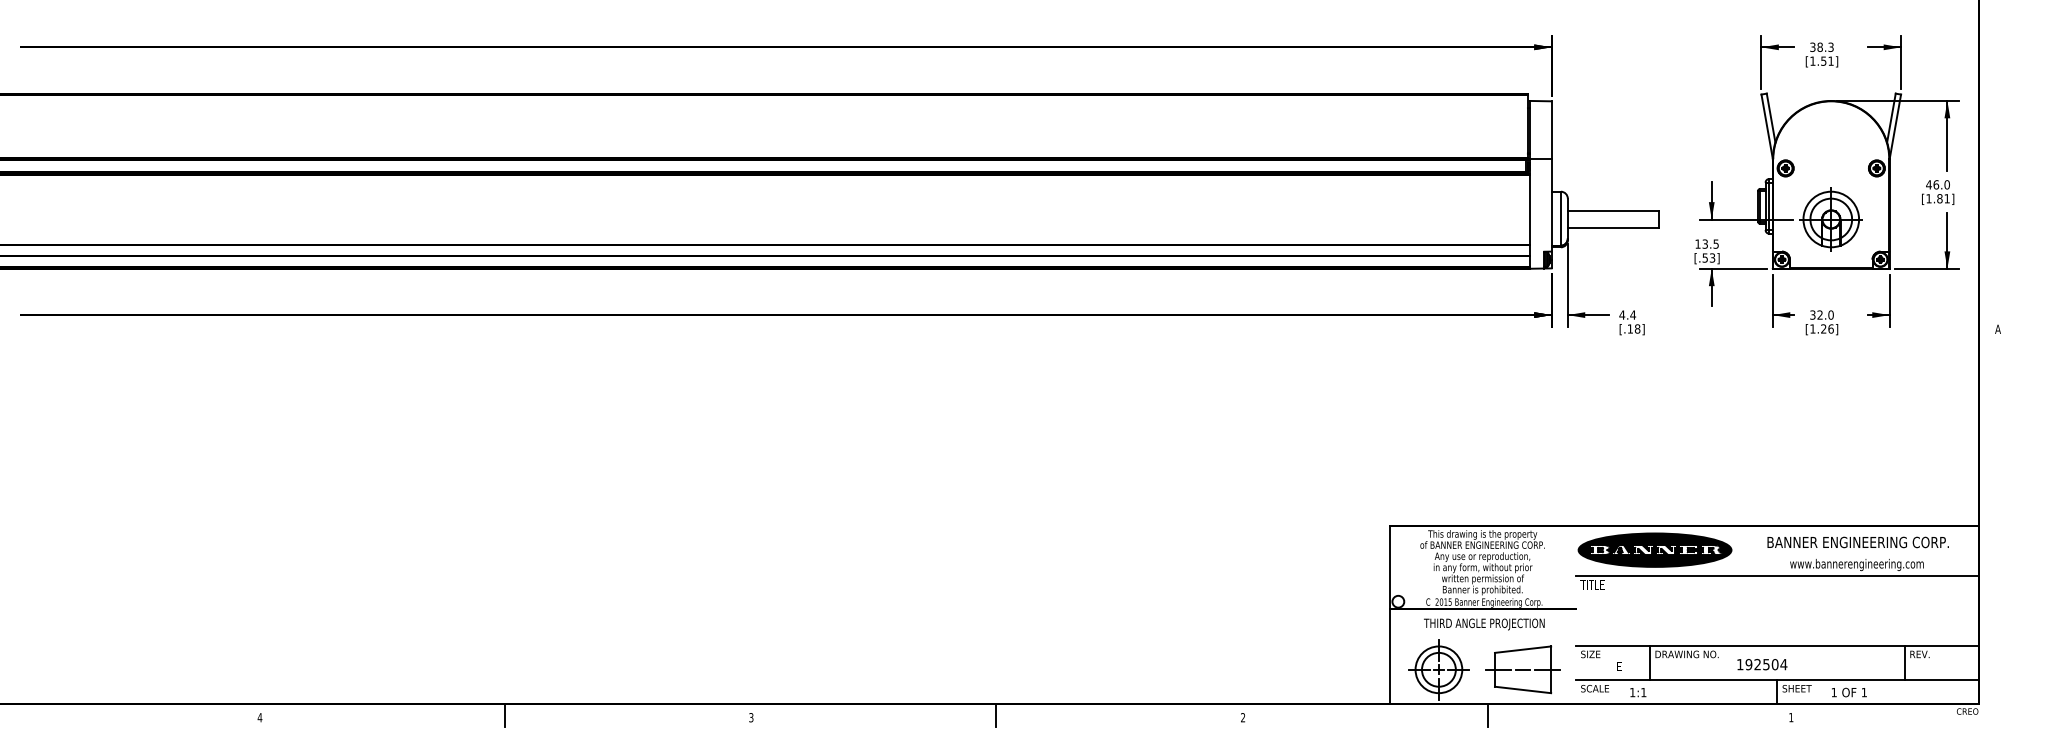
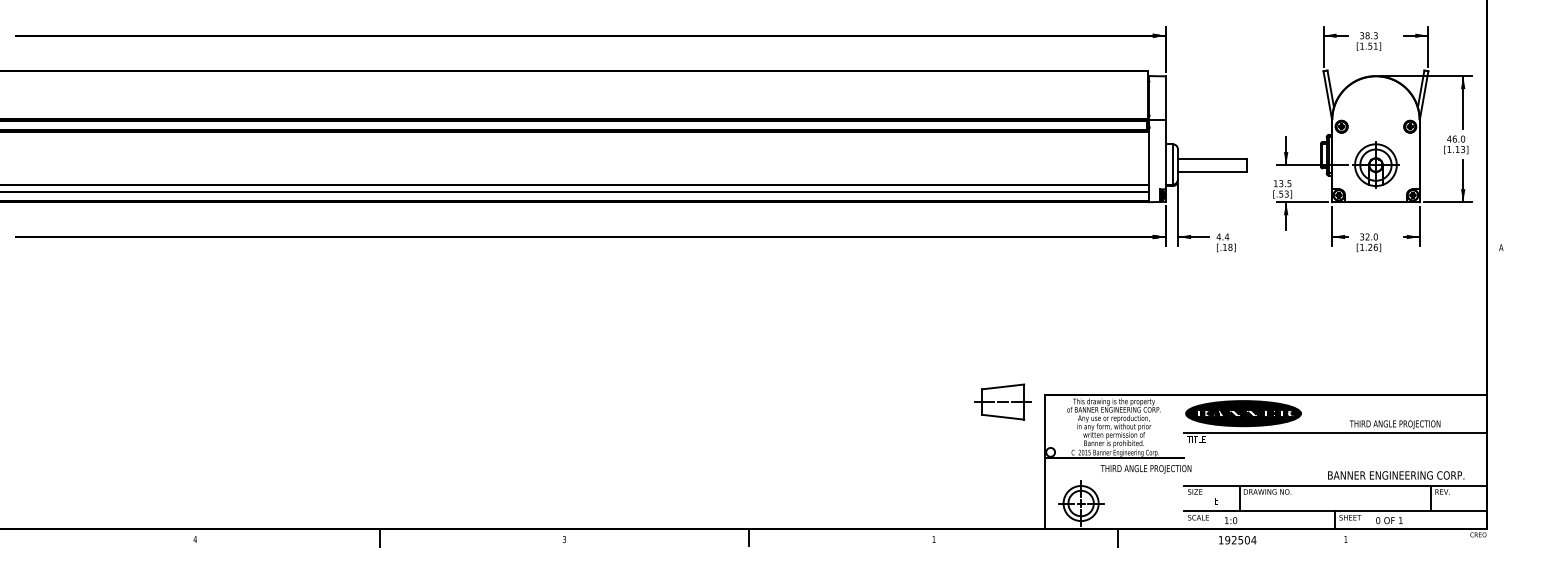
text: (1943, 198) -> (1460, 149), [1.81] -> [1.13]
text: (1857, 542) -> (1395, 475), moved
text: (1856, 564) -> (1394, 424), www.bannerengineering.com -> THIRD ANGLE PROJECTION
text: (1484, 624) -> (1146, 469), moved
text: (1762, 664) -> (1237, 540), moved
part: (1522, 669) -> (1002, 401), moved
text: (1643, 692) -> (1234, 520), 1:1 -> 1:0
text: (1834, 692) -> (1378, 520), 1 -> 0
text: (1243, 717) -> (934, 539), 2 -> 1

